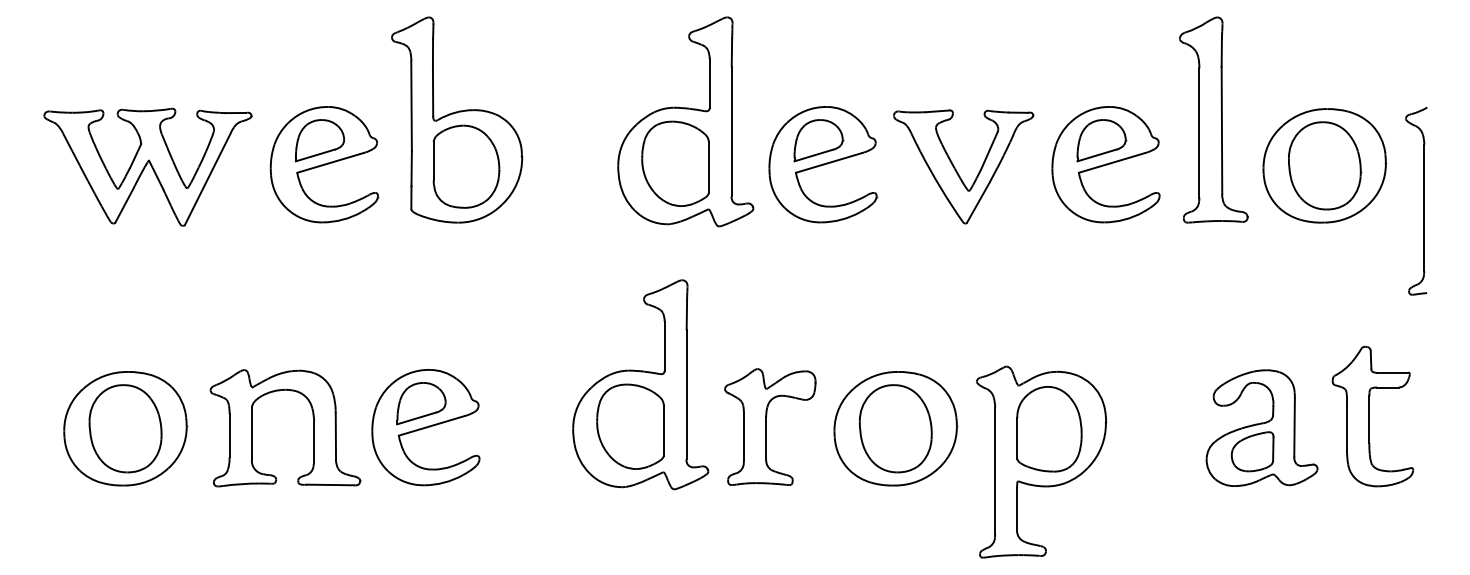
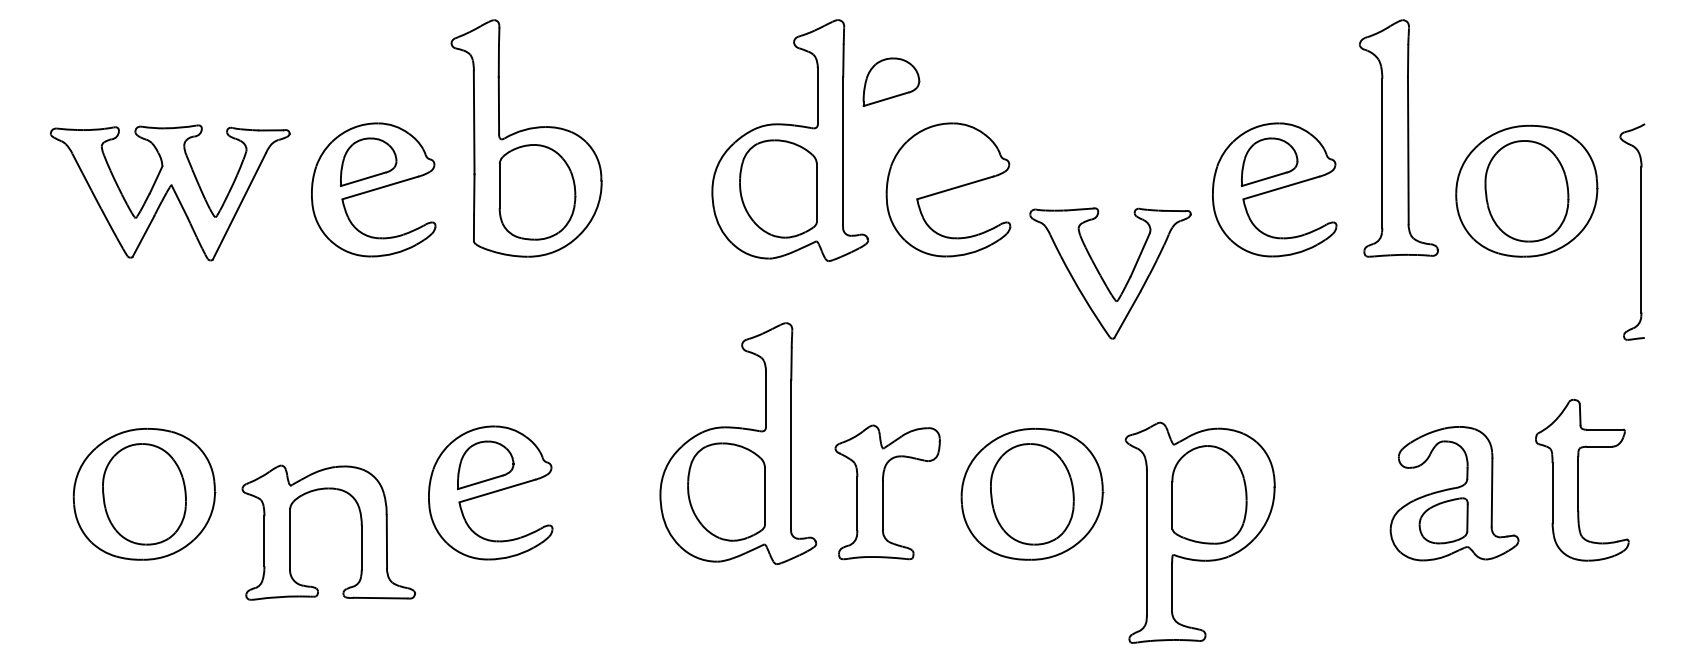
part: (818, 140) -> (891, 81), moved
part: (957, 171) -> (1103, 278), moved
part: (312, 421) -> (360, 525), moved

